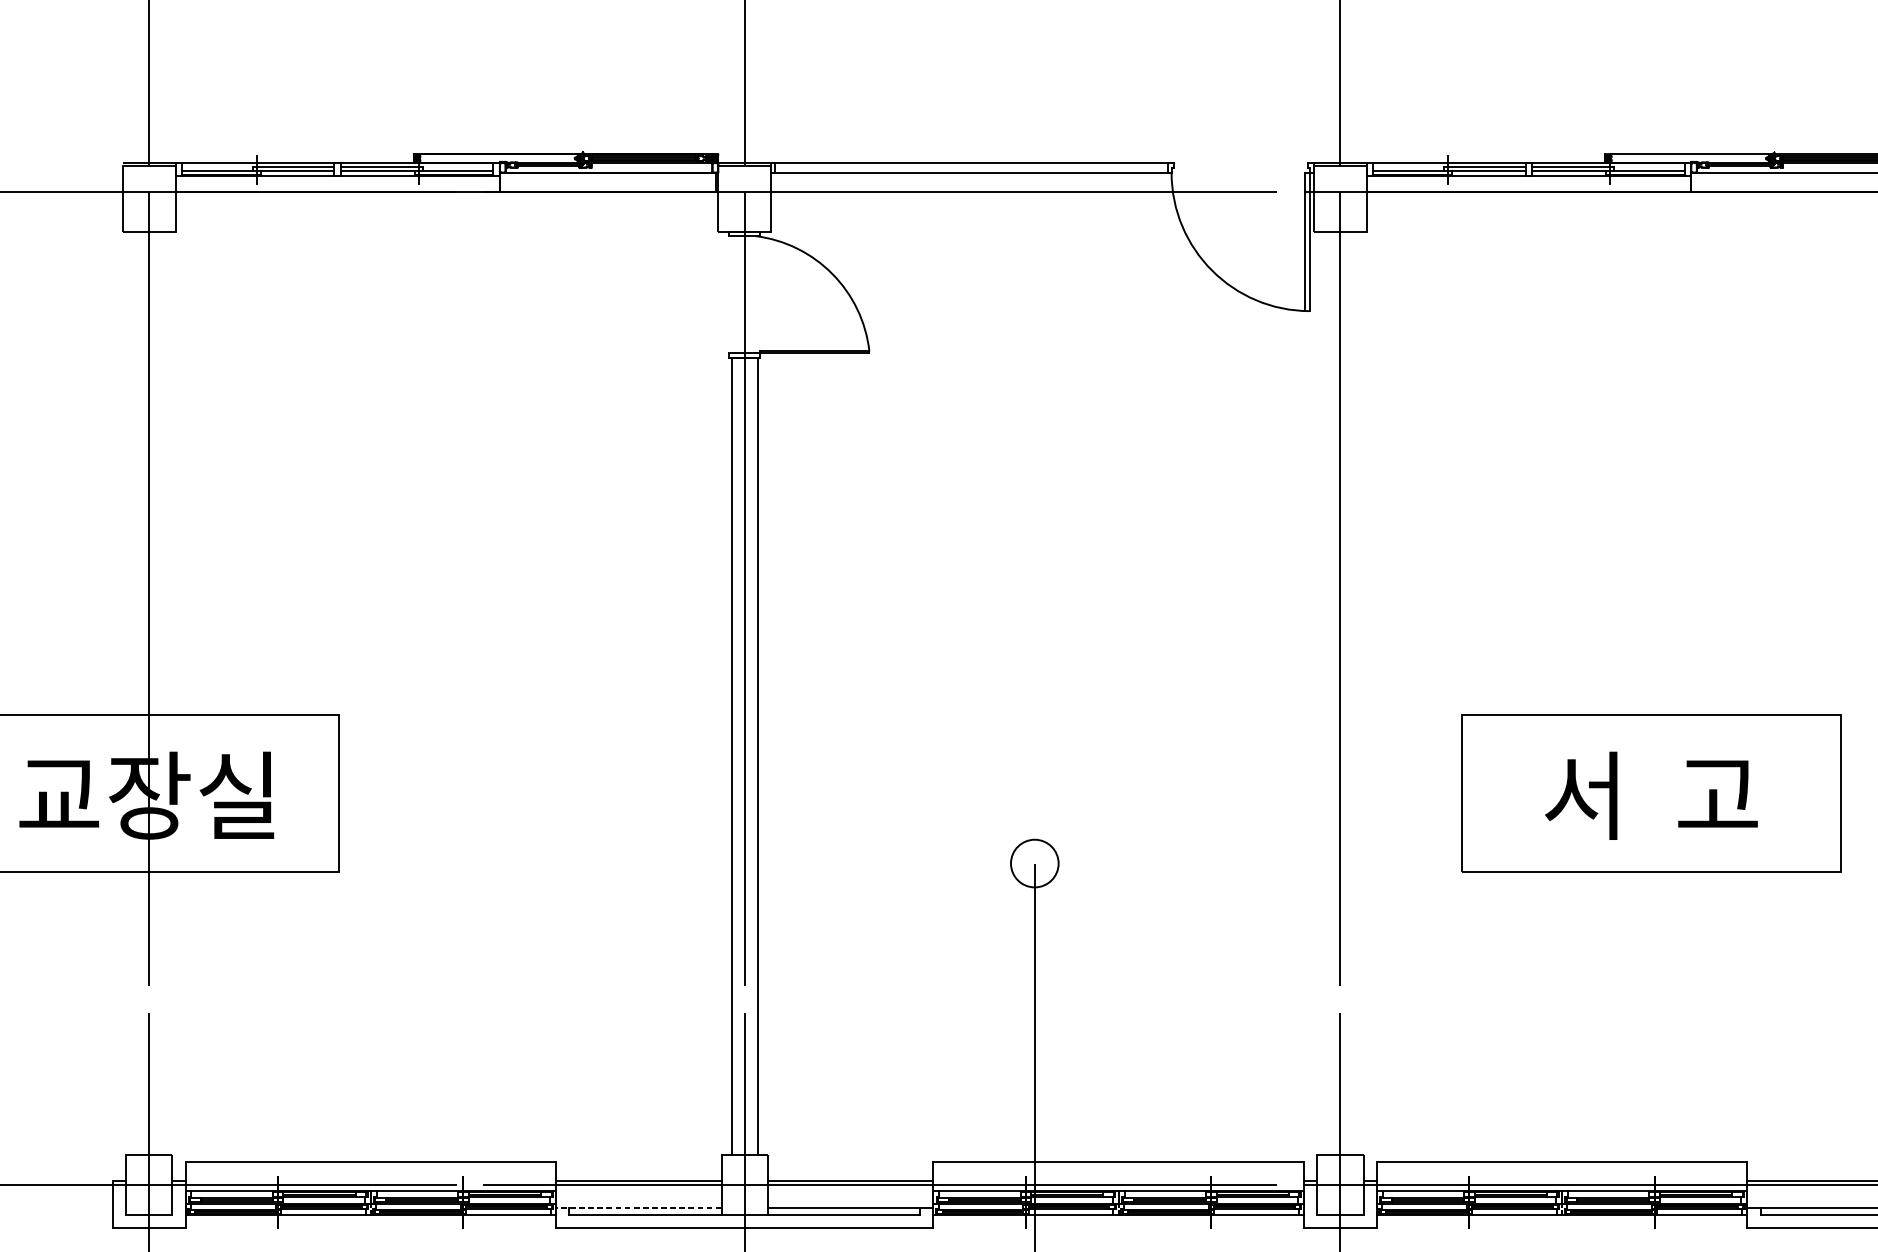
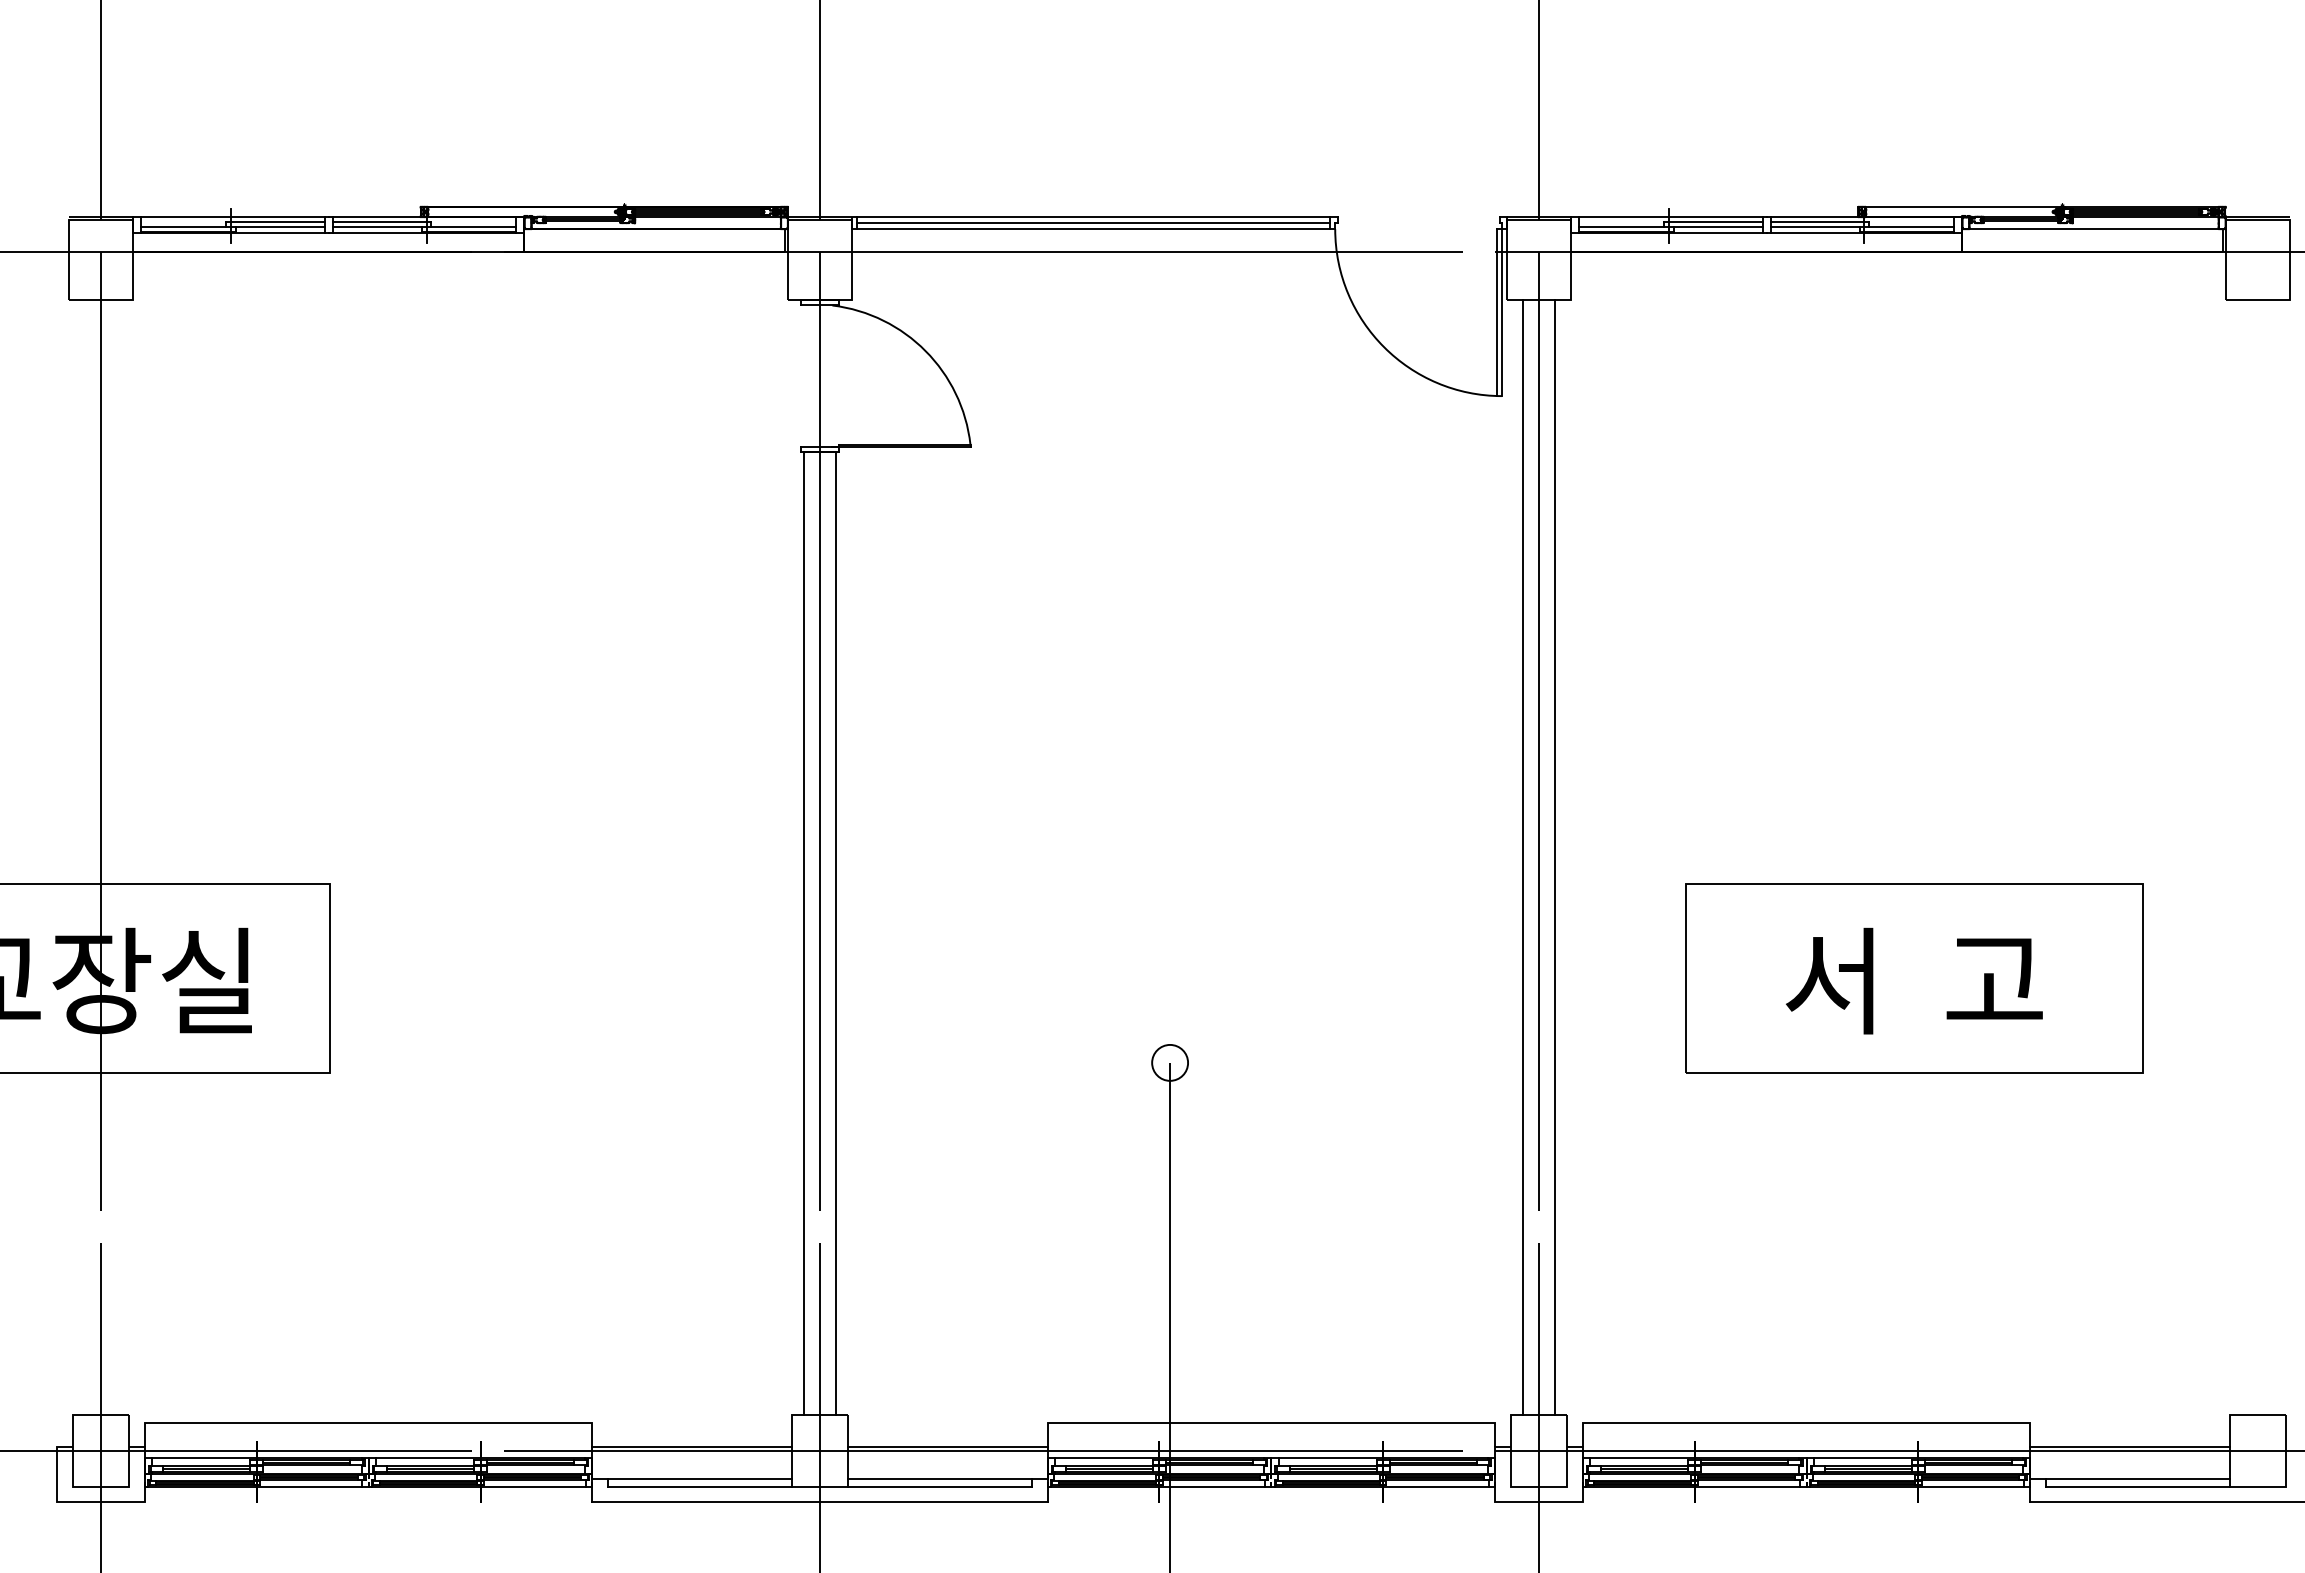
line: (971, 168) -> (1093, 223), added
line: (1326, 693) -> (1522, 857), added
line: (1353, 693) -> (1554, 857), added
circle: (1035, 863) -> (1170, 1062), size x0.62
line: (639, 1207) -> (692, 1478), dashed -> solid

